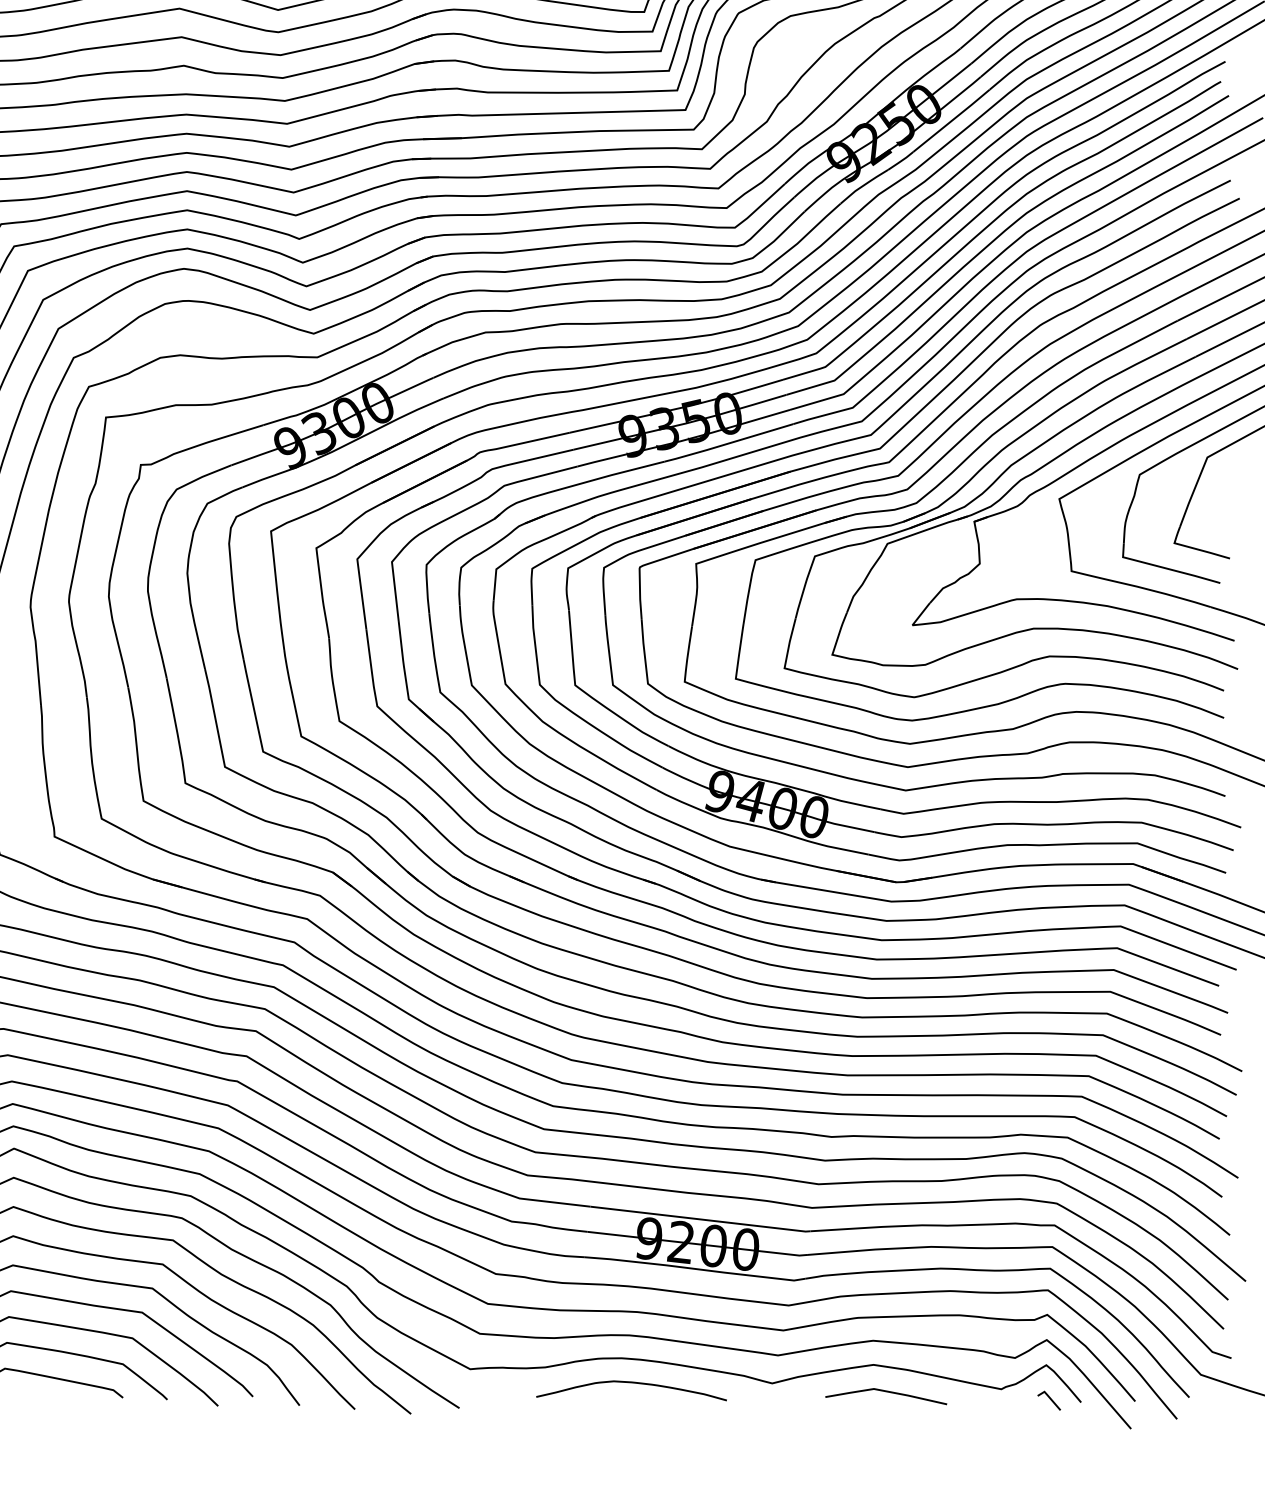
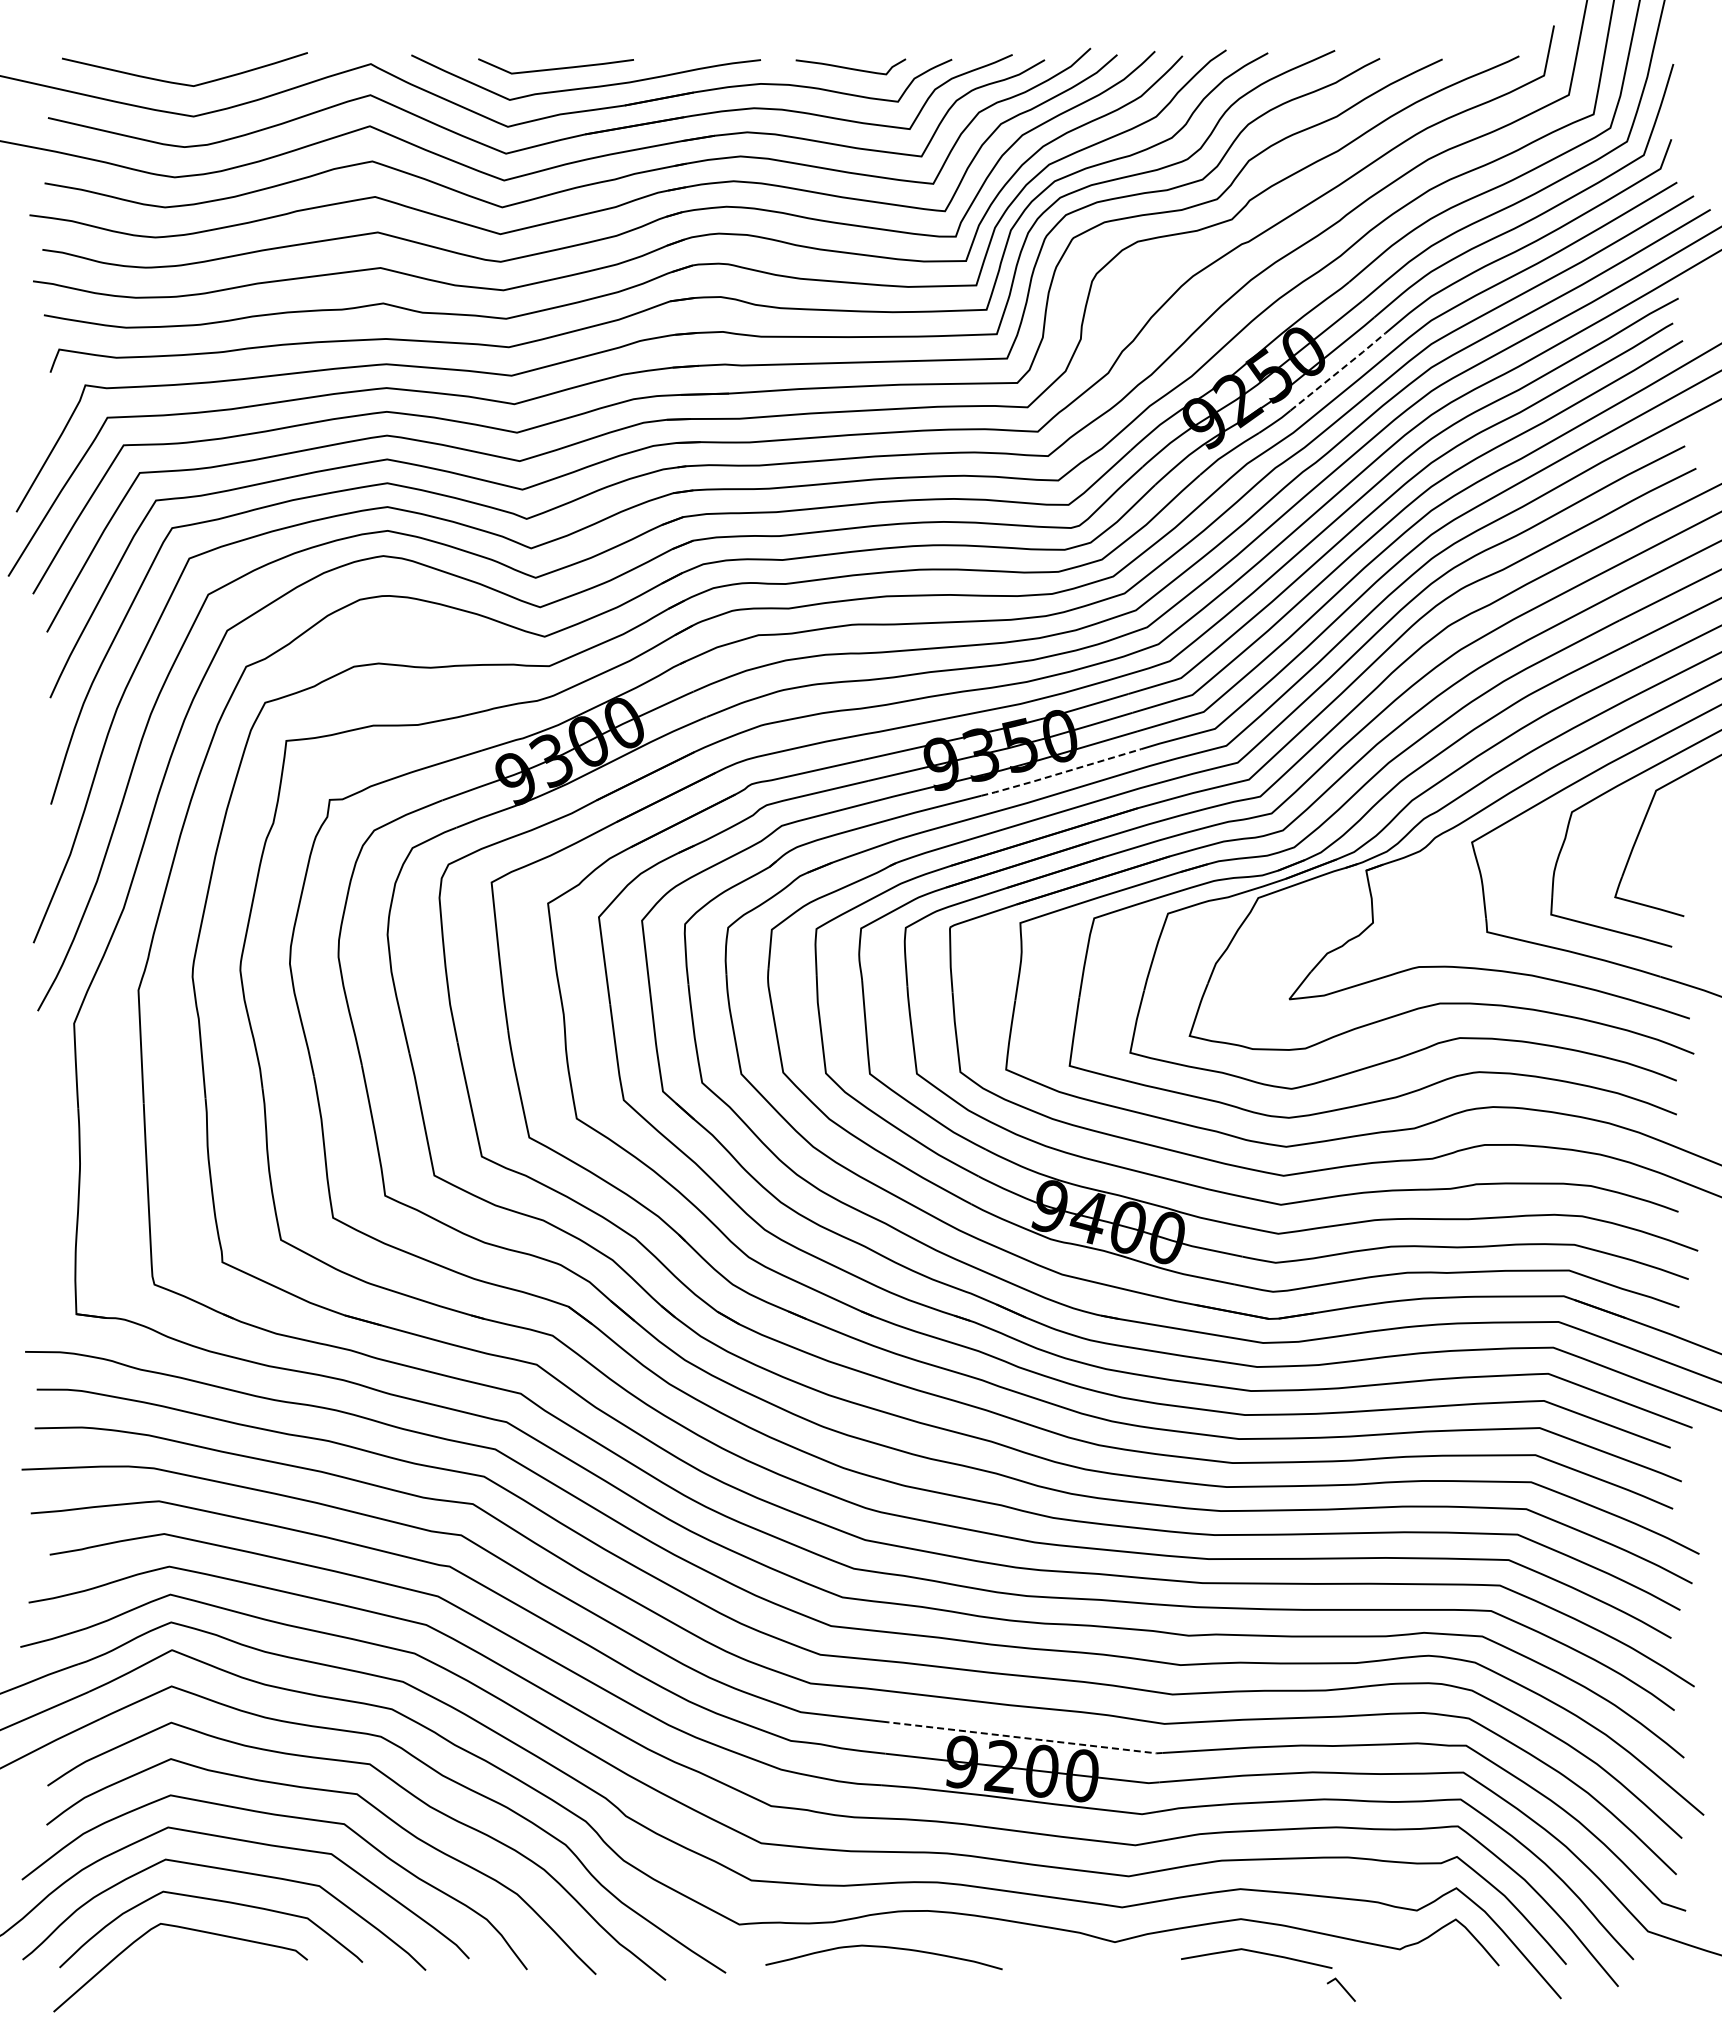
line: (952, 120) -> (1338, 371), solid -> dashed
line: (728, 443) -> (1060, 773), solid -> dashed
line: (701, 1219) -> (1026, 1738), solid -> dashed
curve: (634, 1383) -> (887, 1948), moved
line: (1050, 1399) -> (1342, 1988), moved

